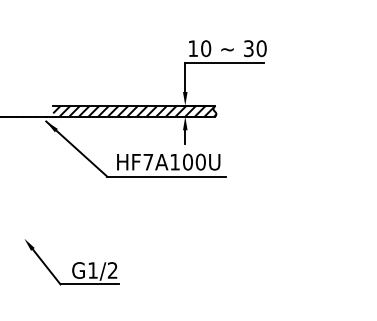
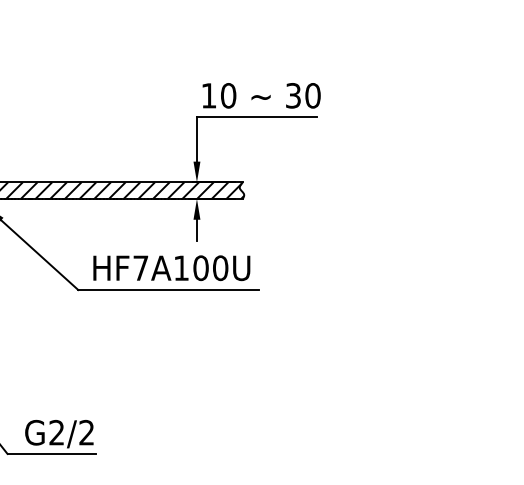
text: (92, 270) -> (56, 432), G1/2 -> G2/2

